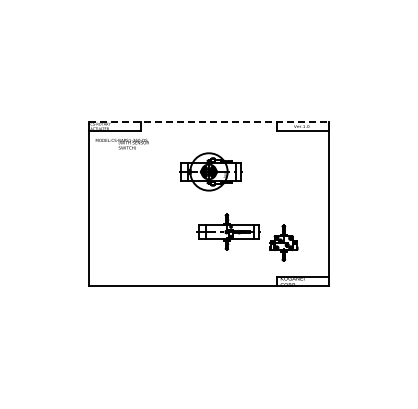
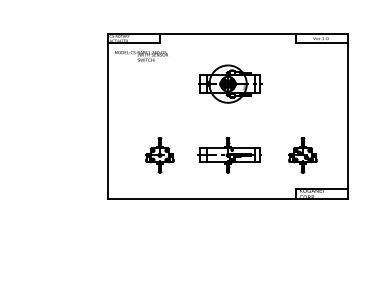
line: (209, 121) -> (228, 33), dashed -> solid
part: (228, 231) -> (229, 154), moved
part: (140, 242) -> (159, 154), added

